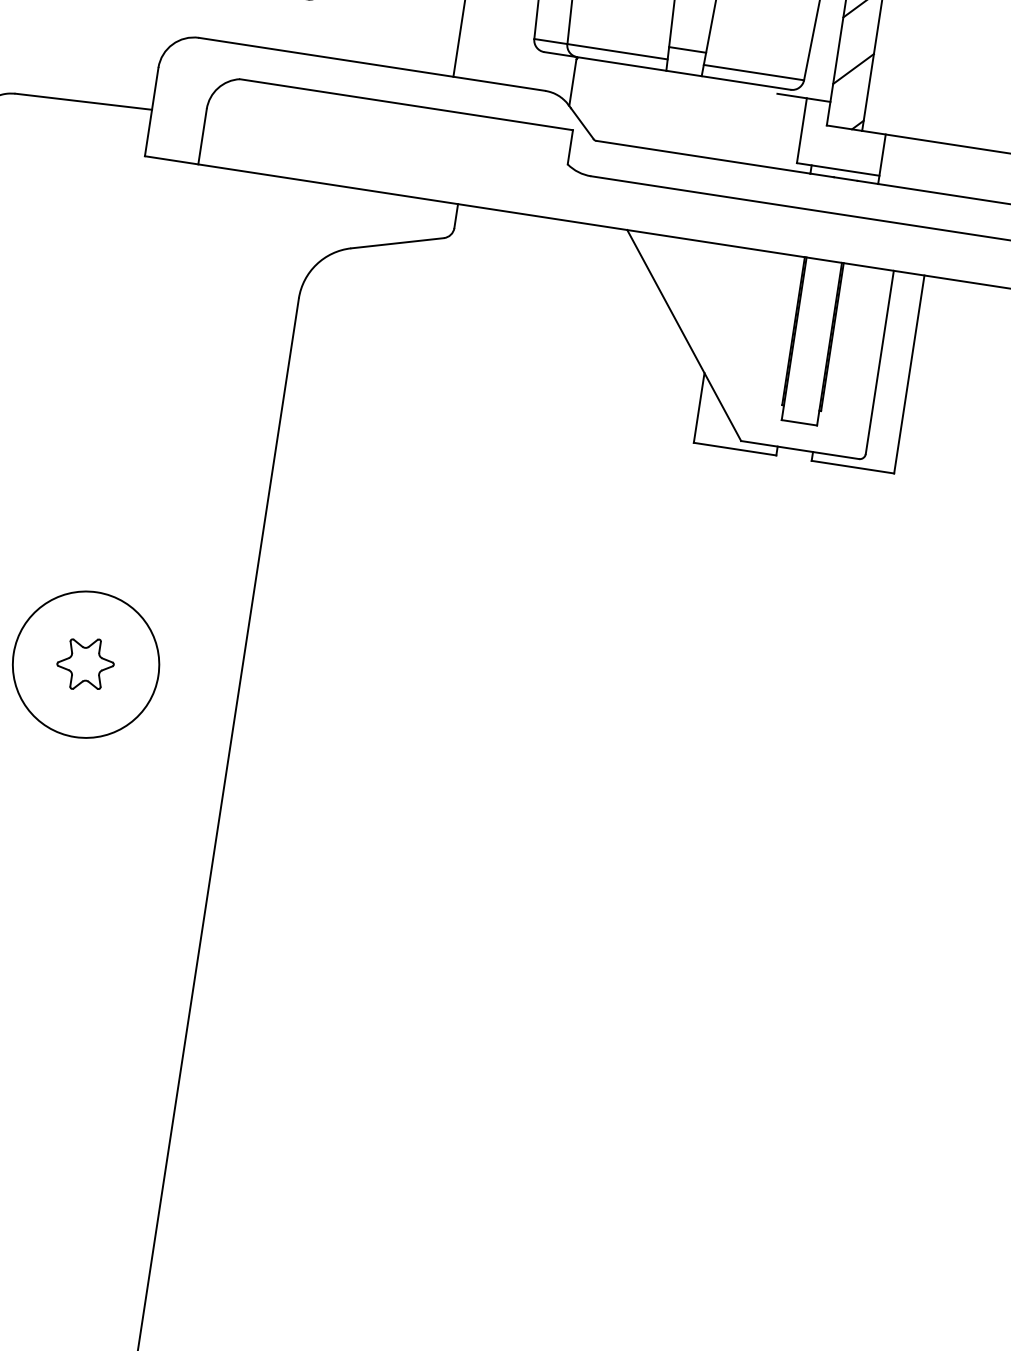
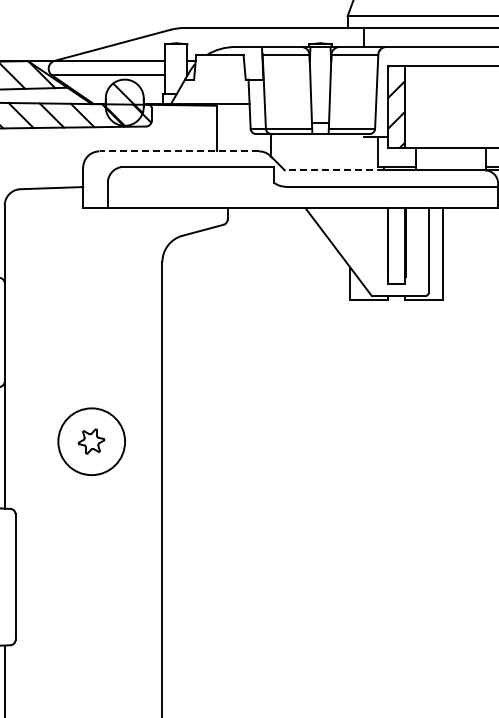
line: (372, 64) -> (179, 151), solid -> dashed
line: (702, 157) -> (334, 170), solid -> dashed

